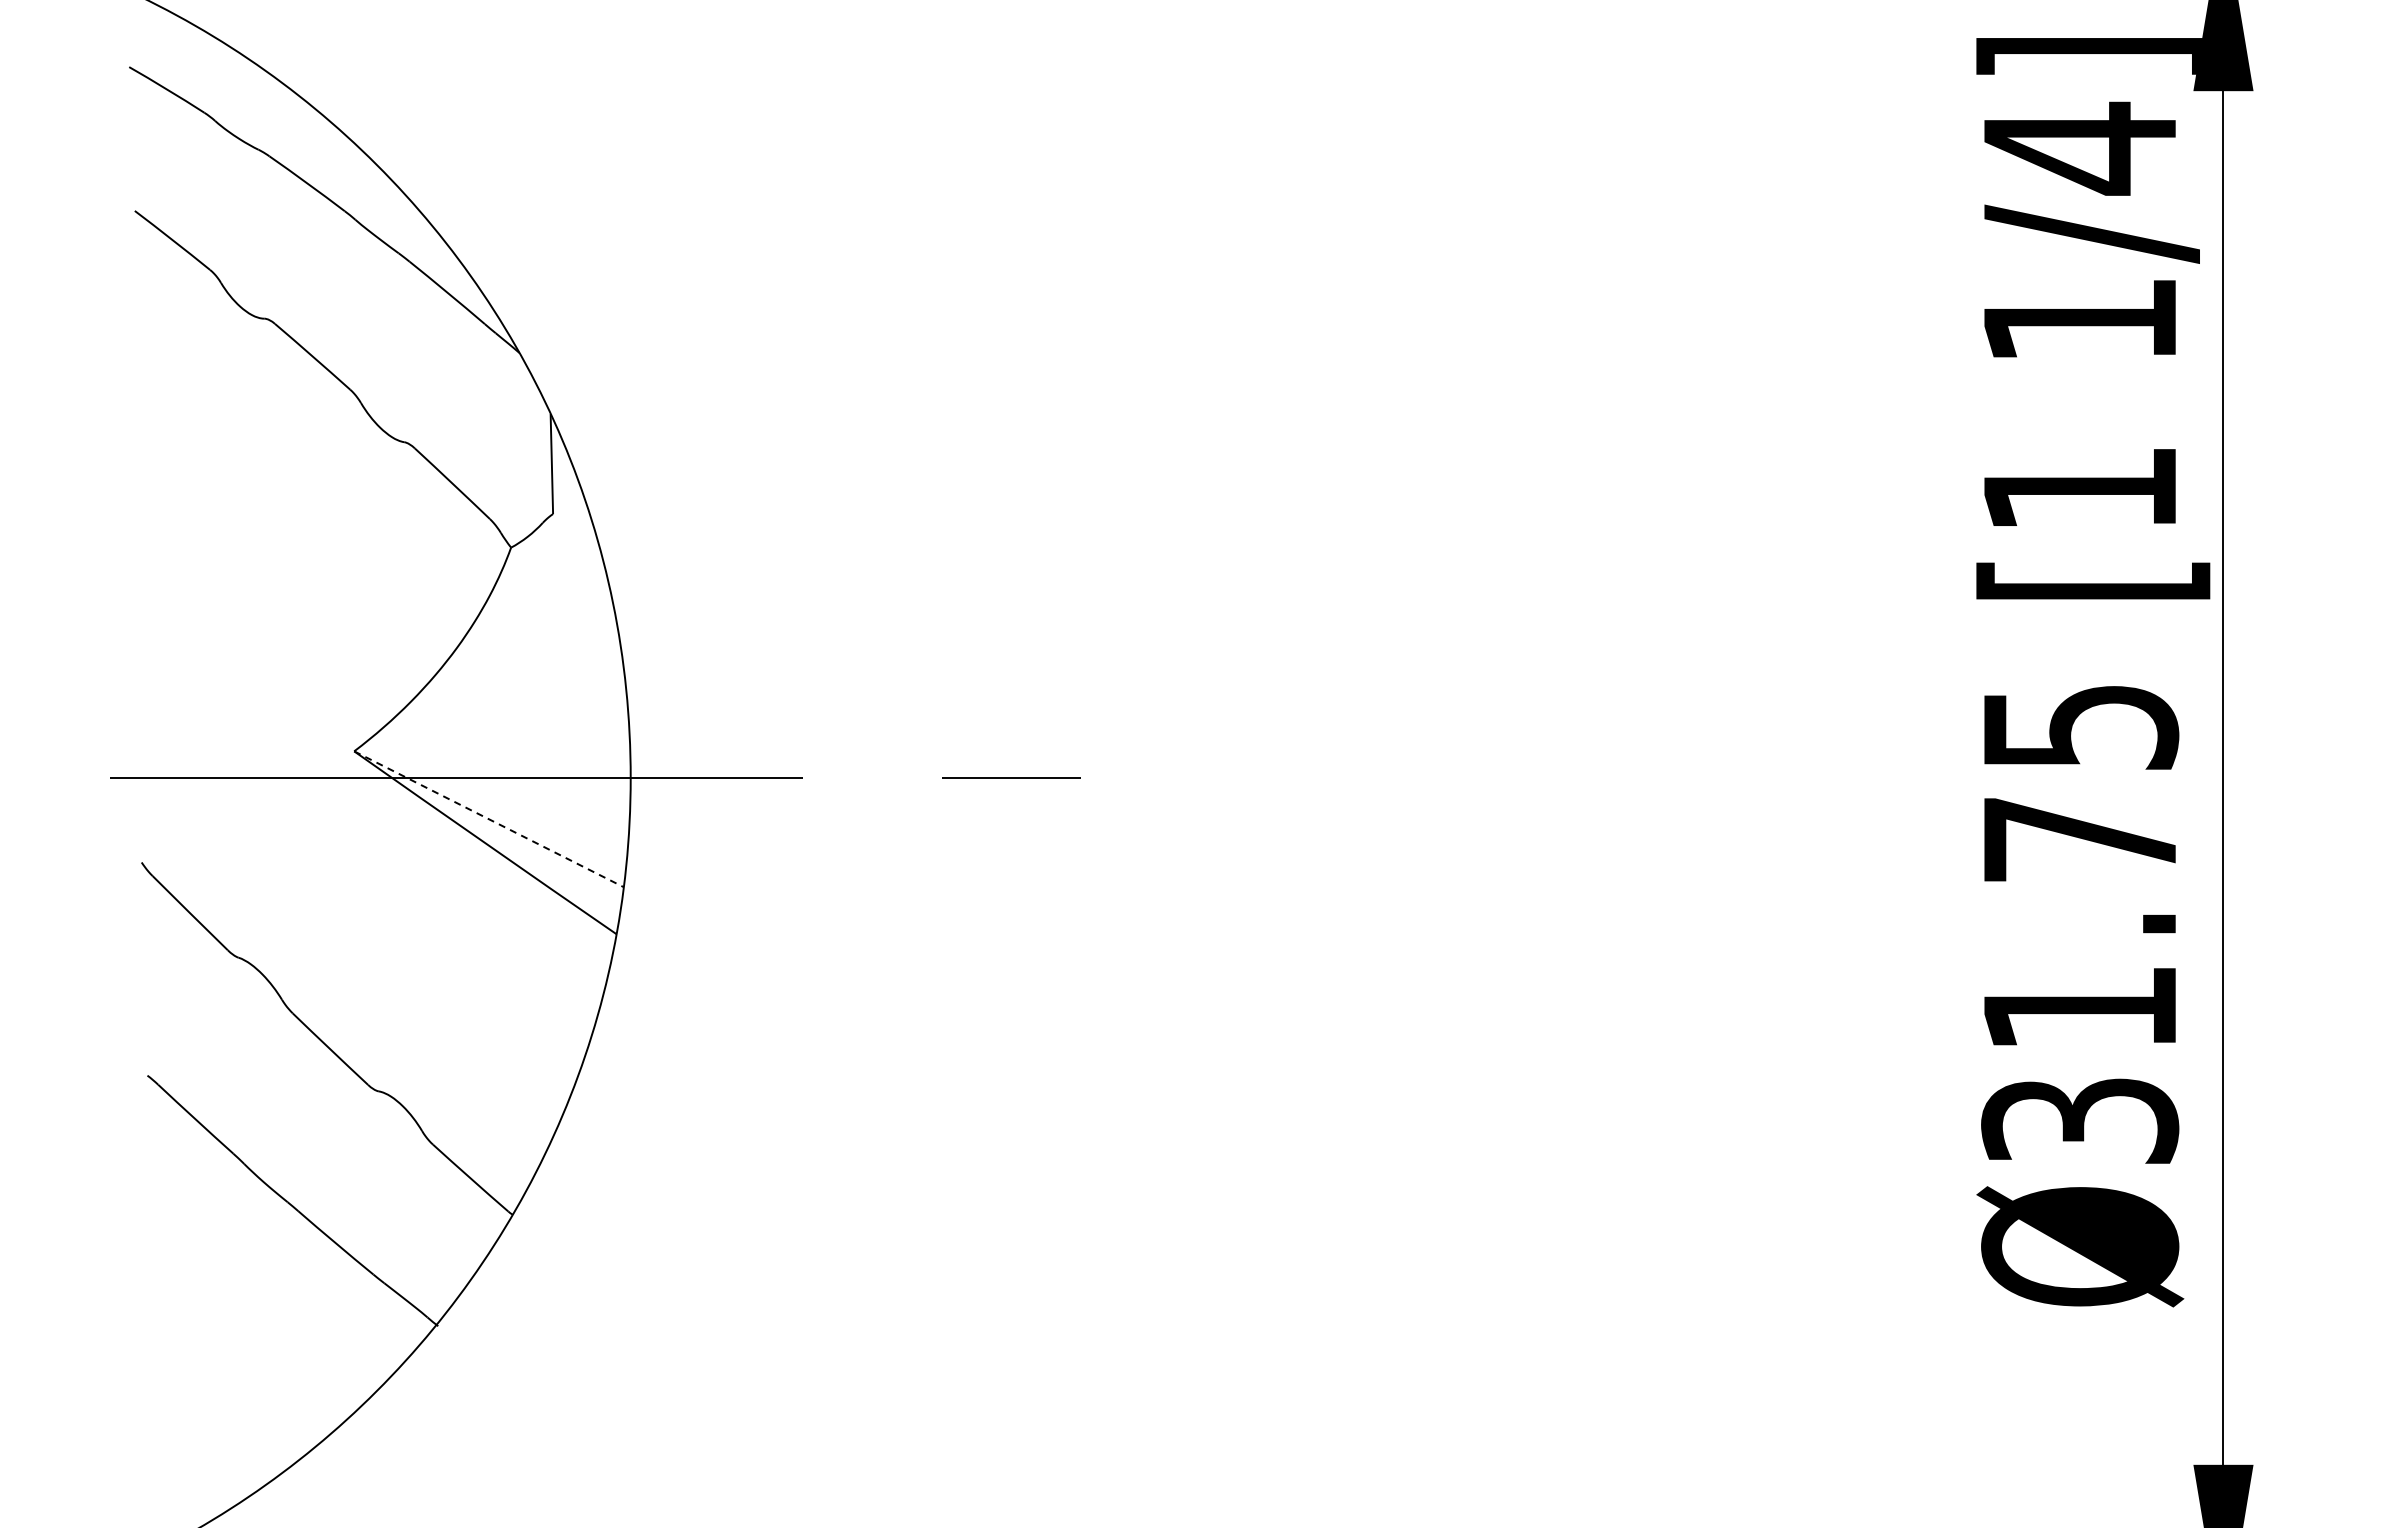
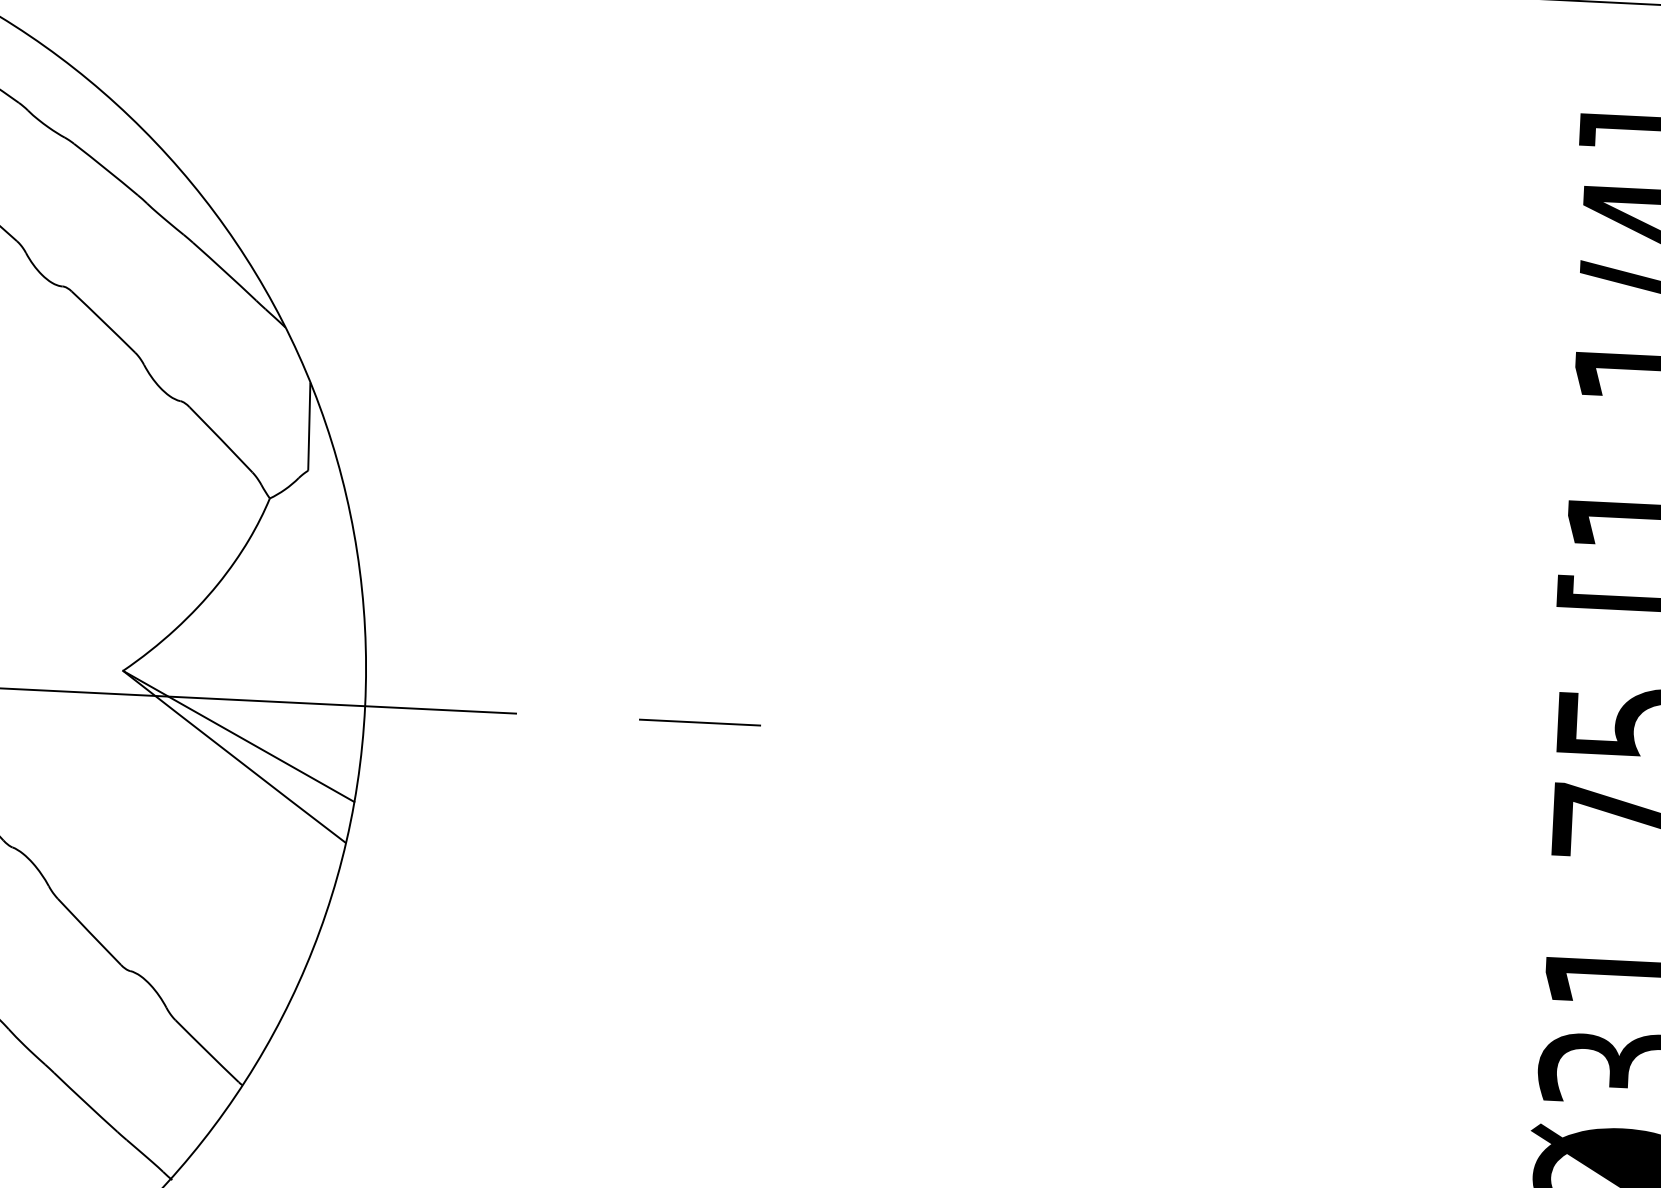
line: (489, 819) -> (239, 736), dashed -> solid

